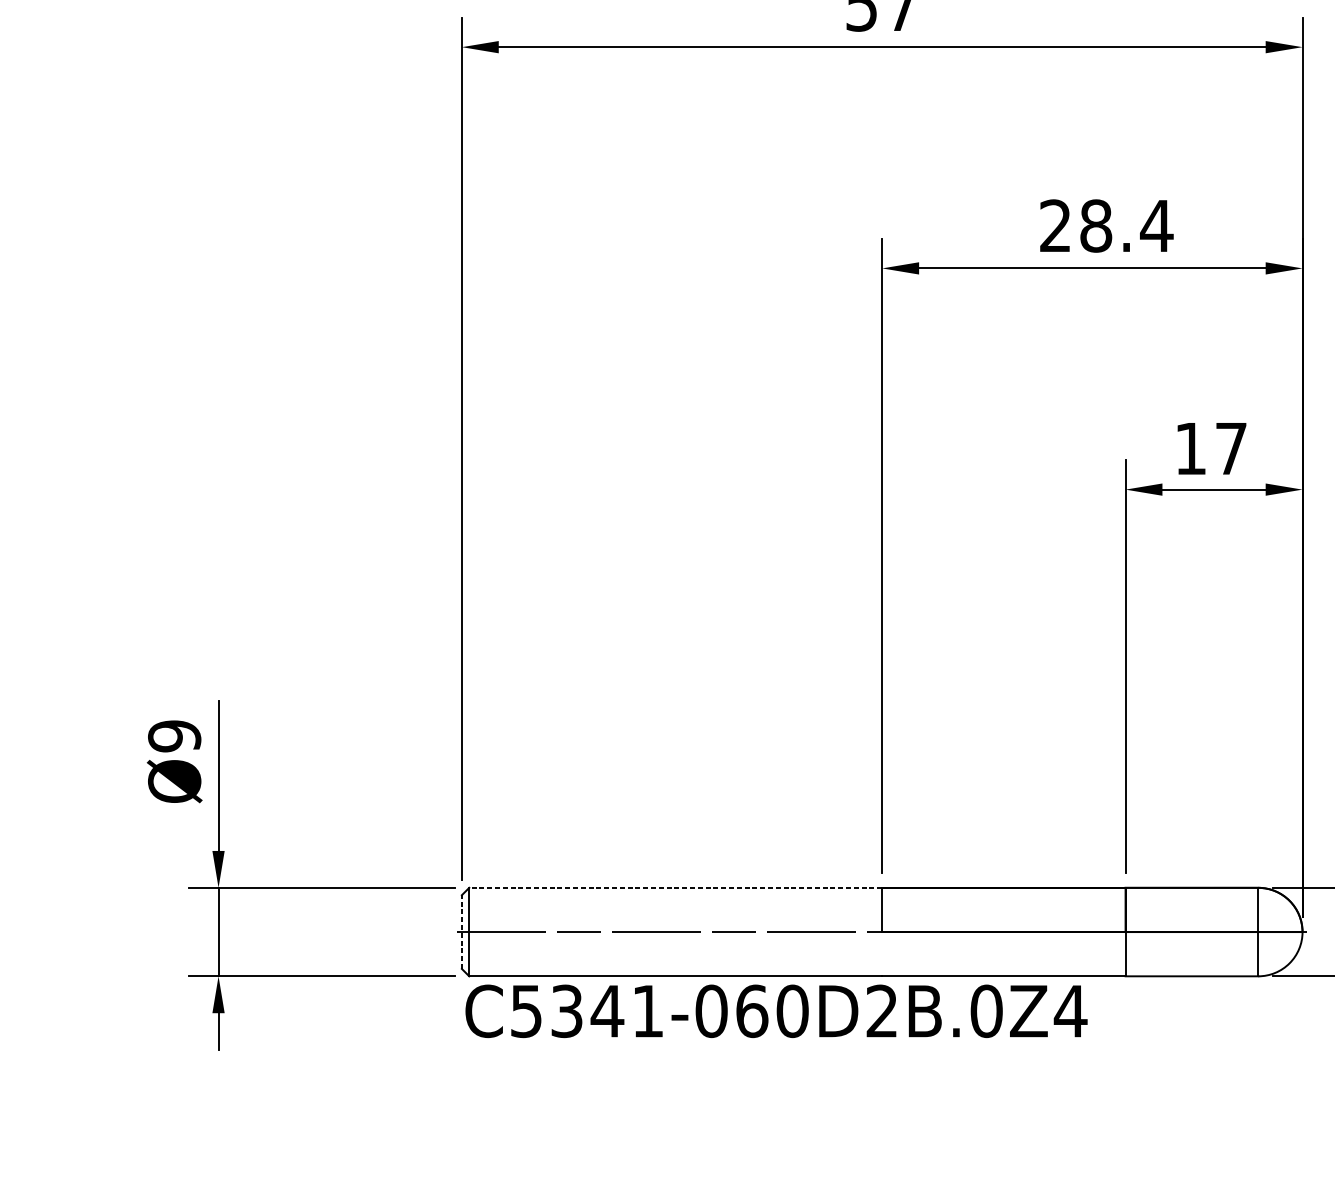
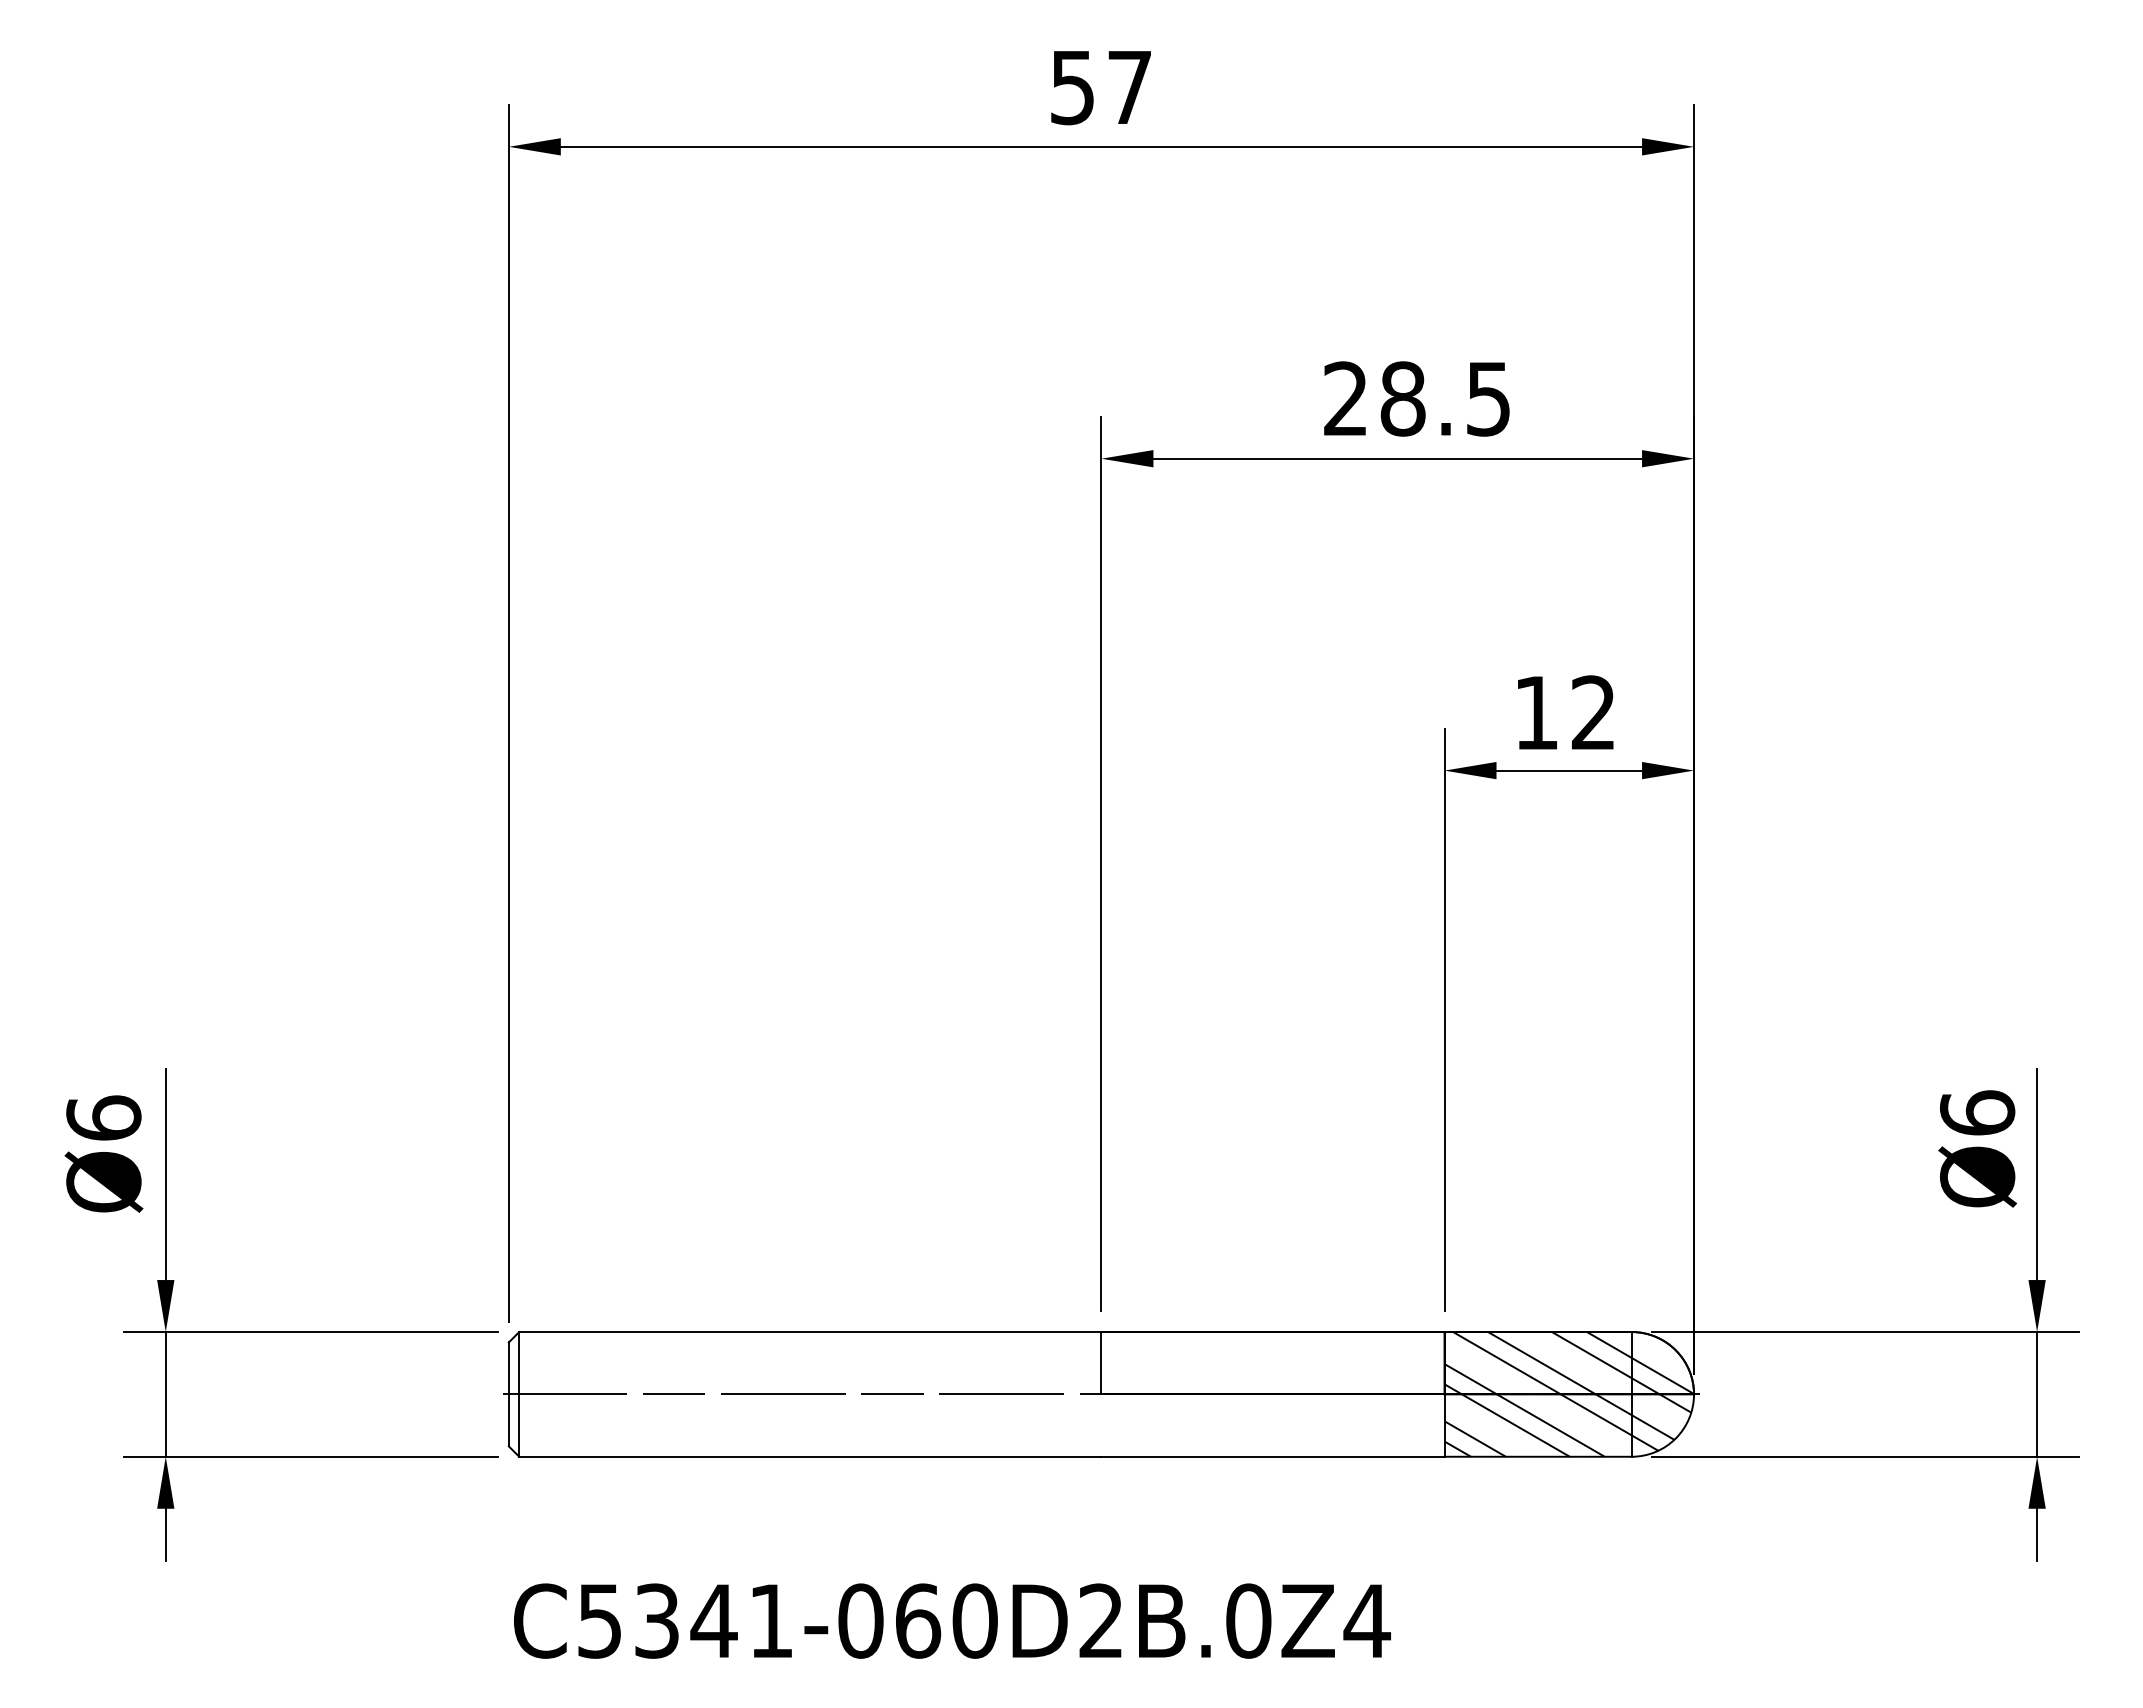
text: (1156, 226) -> (1488, 399), 28.4 -> 28.5
text: (1231, 448) -> (1593, 712), 17 -> 12
text: (174, 736) -> (103, 1118), Ø9 -> Ø6
line: (675, 888) -> (809, 1332), dashed -> solid
line: (461, 932) -> (508, 1394), dashed -> solid
hatch: (1214, 932) -> (1569, 1394), added
text: (776, 1010) -> (952, 1620), moved

